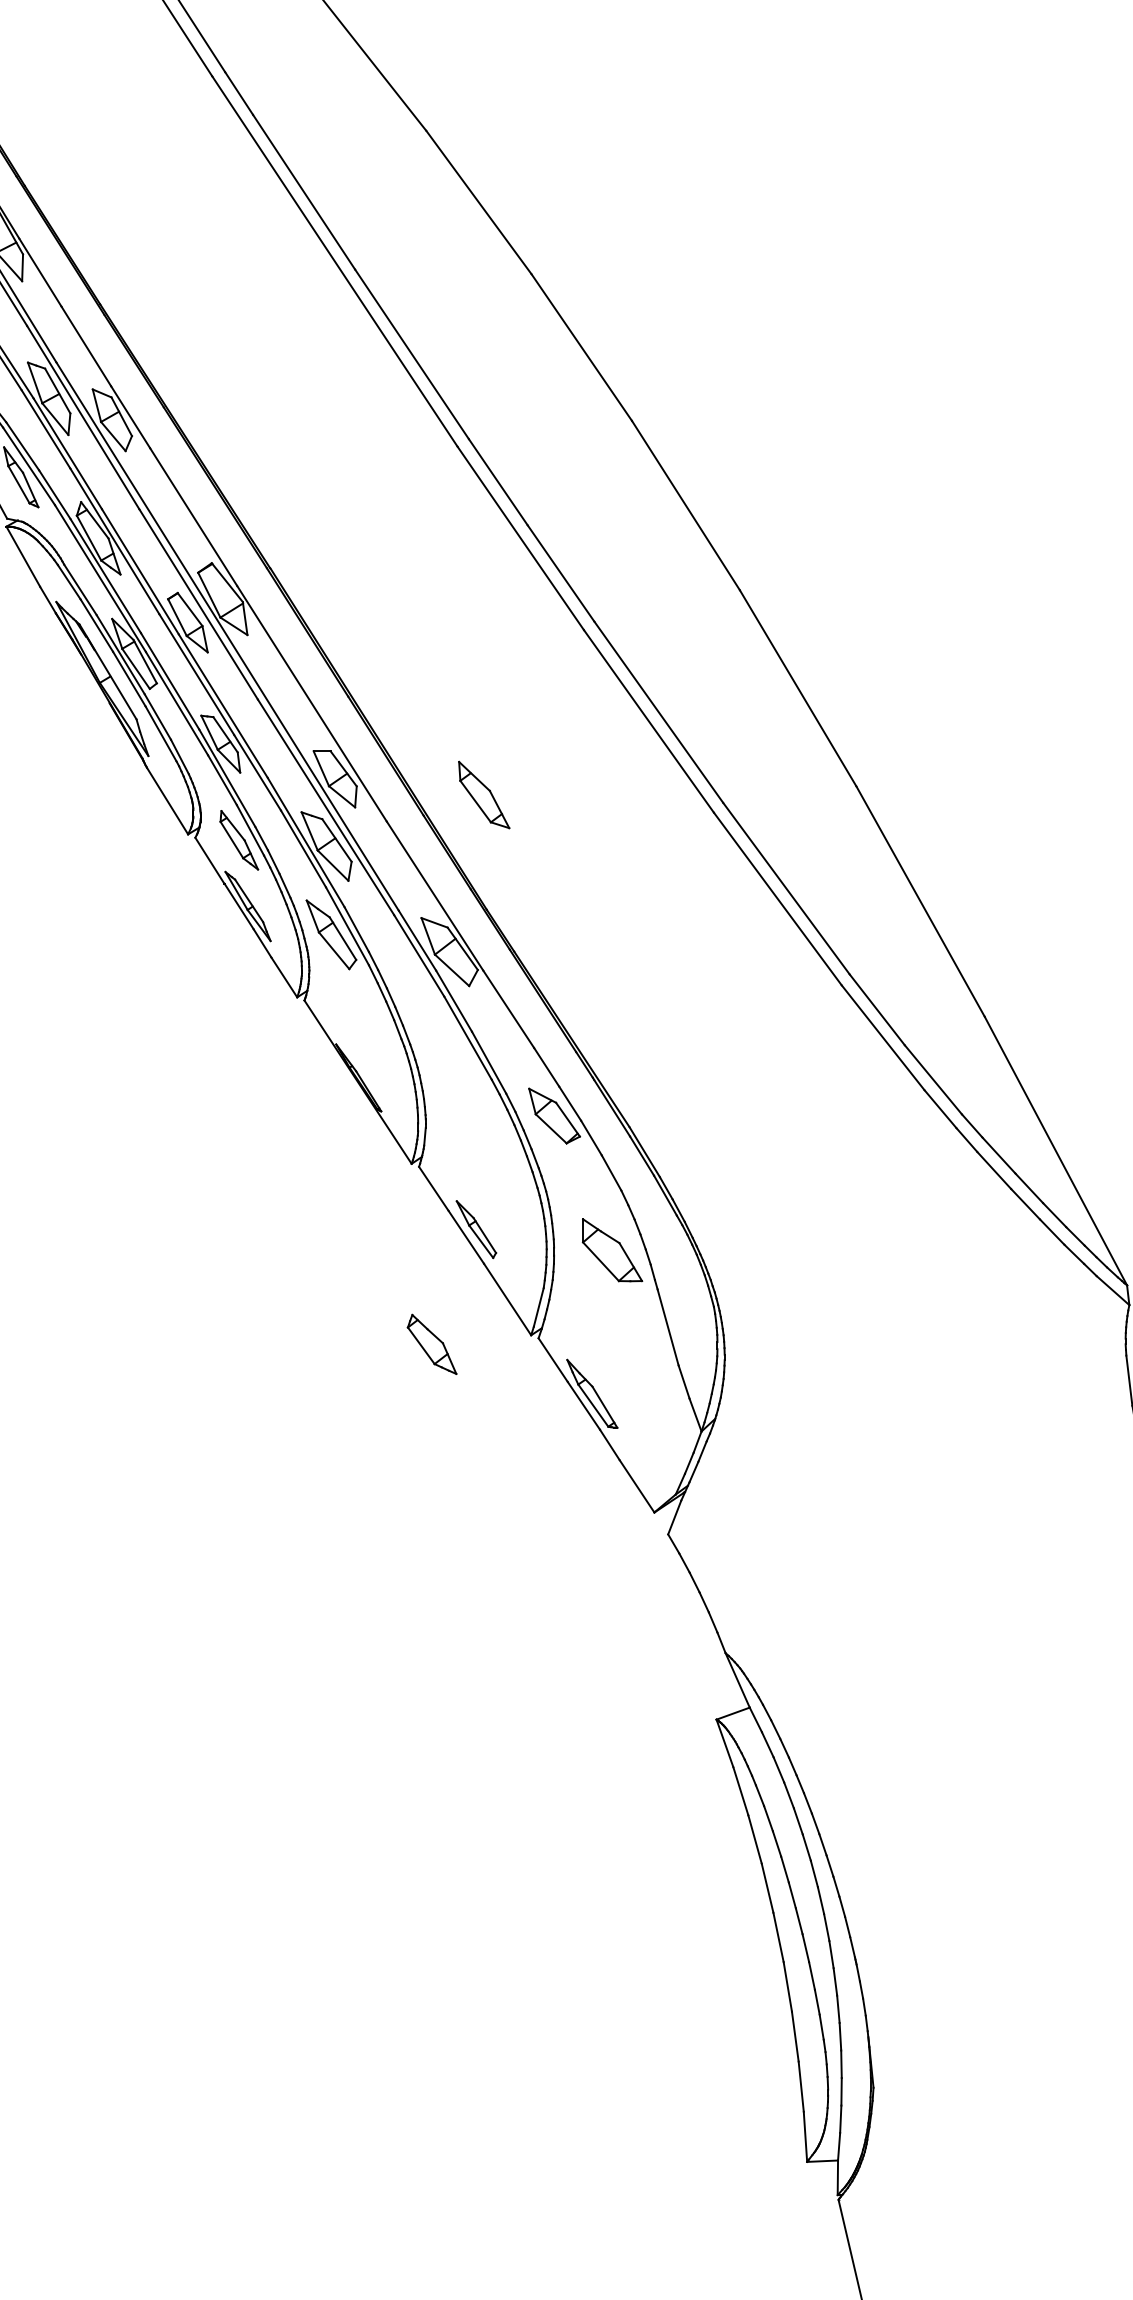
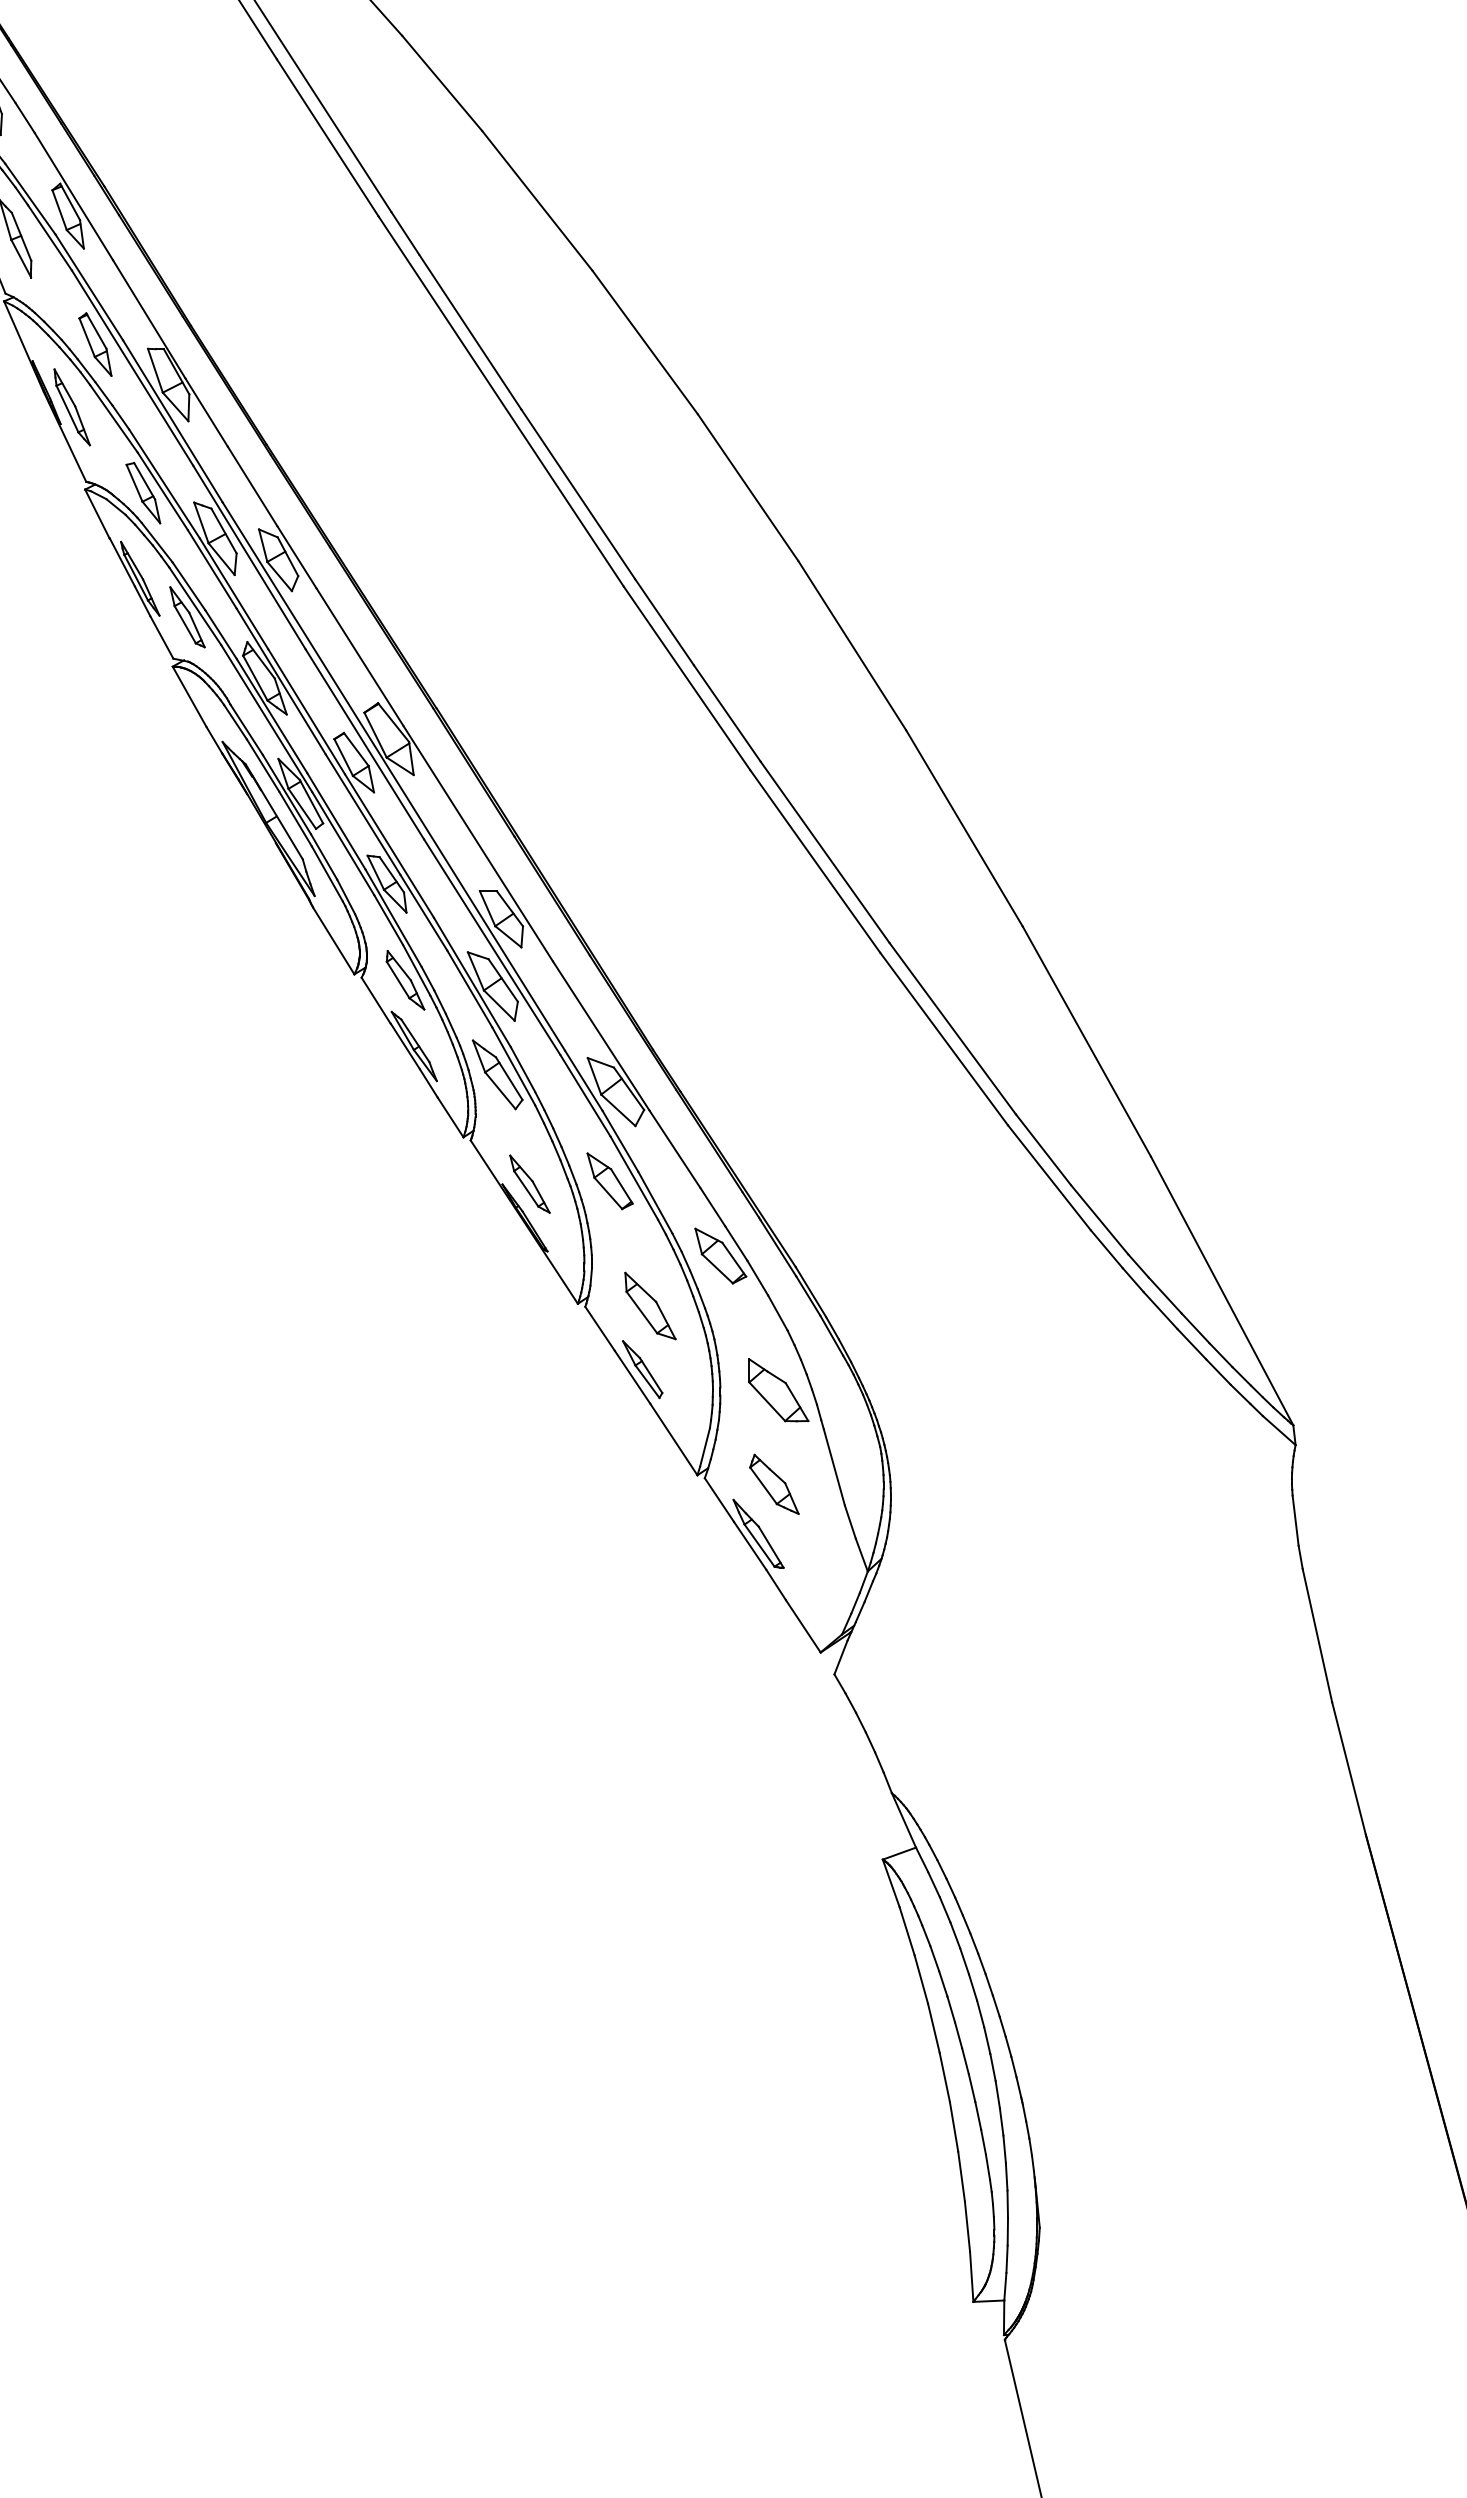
part: (484, 794) -> (650, 1305), moved
part: (443, 1041) -> (609, 1181), added
part: (363, 1043) -> (529, 1183), added
part: (432, 1343) -> (774, 1483), moved

